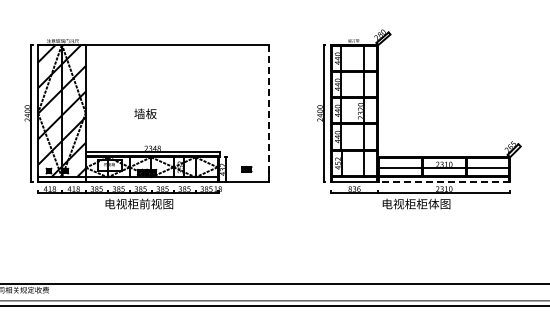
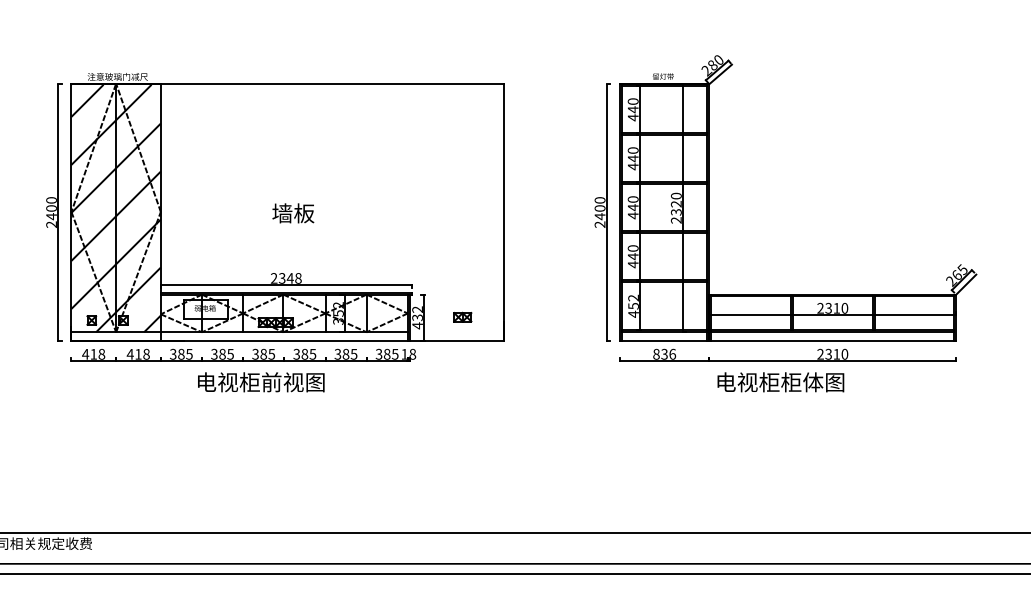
text: (145, 113) -> (293, 212), moved
line: (269, 113) -> (505, 212), dashed -> solid
line: (444, 181) -> (833, 340), dashed -> solid

